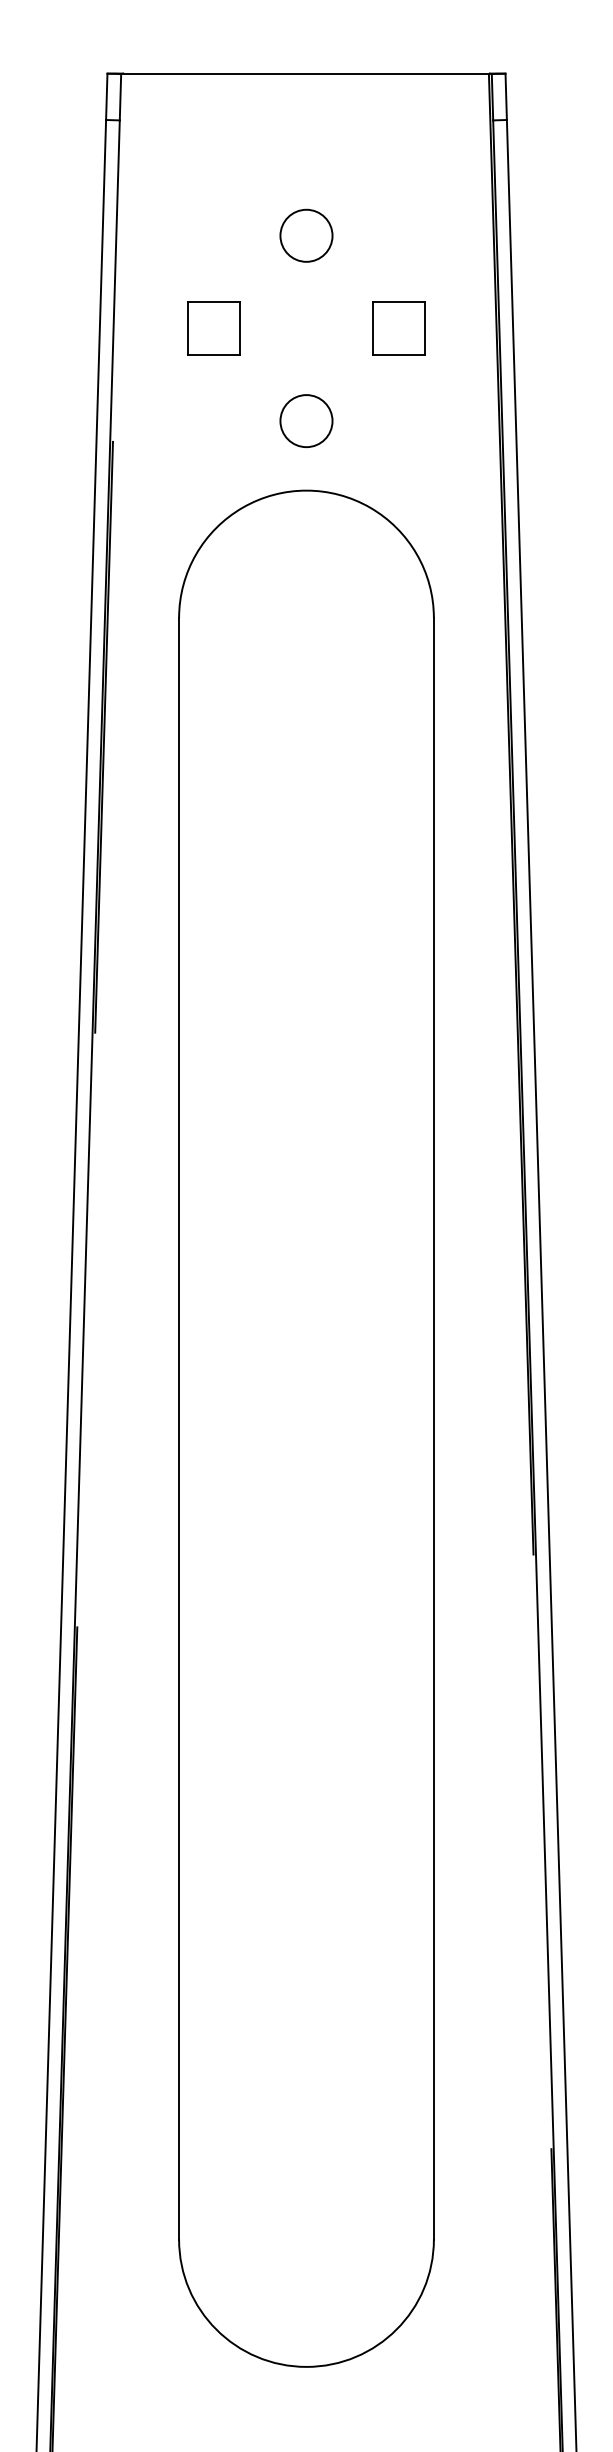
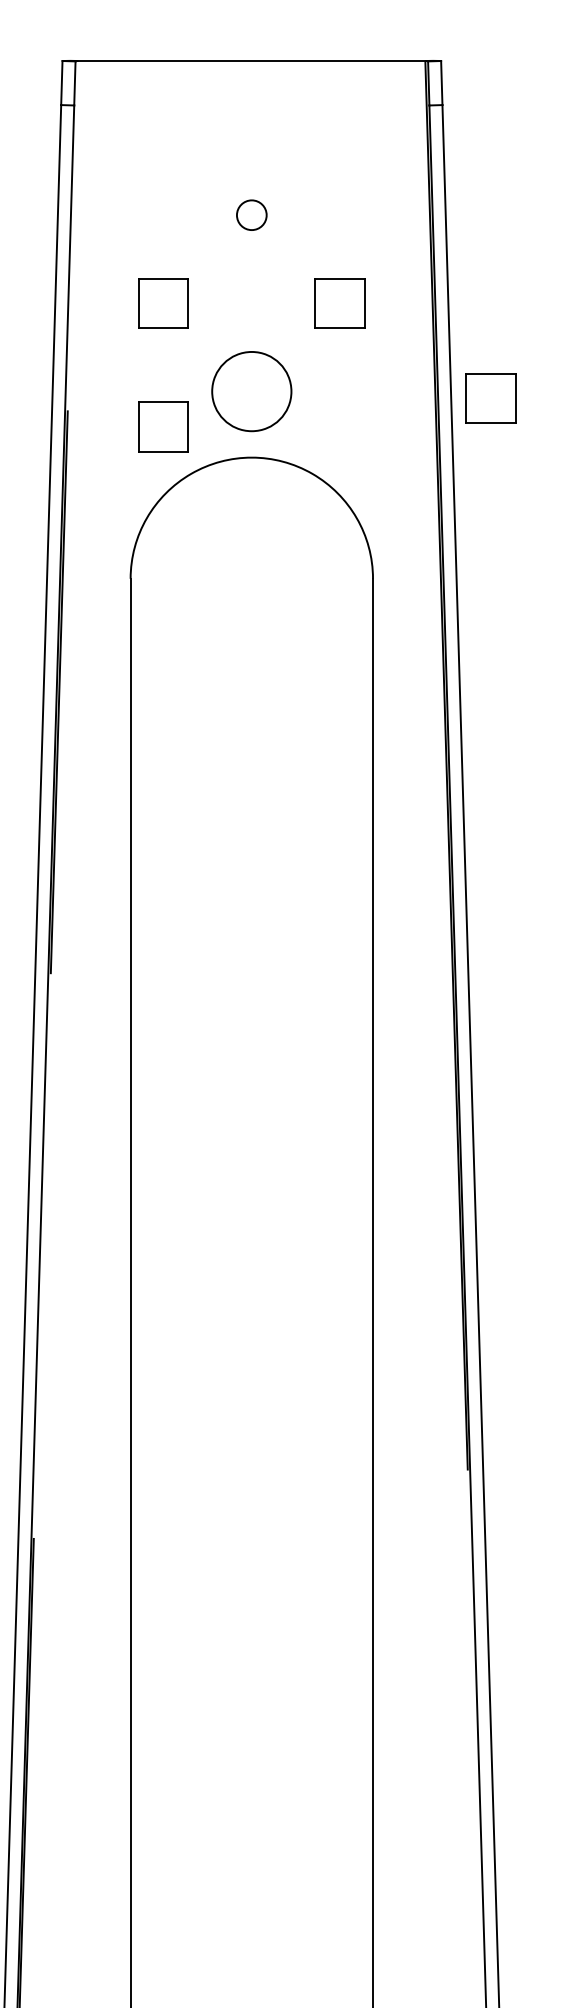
circle: (306, 235) -> (251, 214), size x0.6
circle: (306, 420) -> (251, 390), size x1.6
part: (557, 428) -> (490, 398), added
part: (213, 458) -> (163, 427), added

